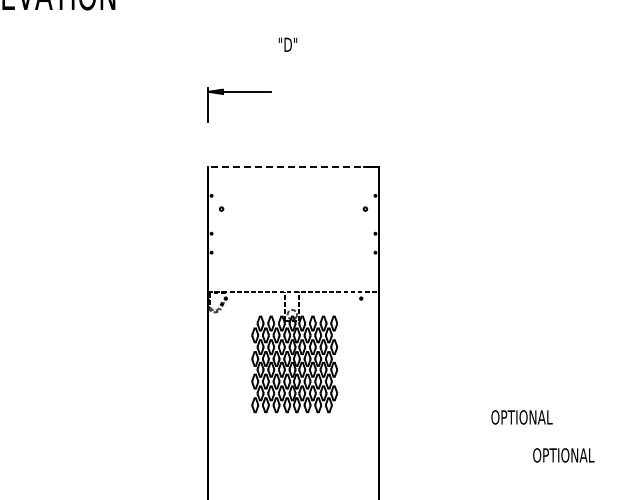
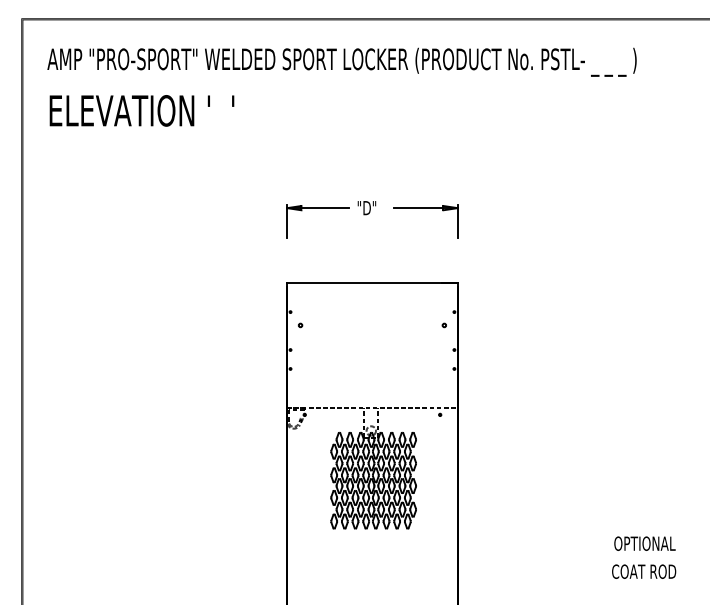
text: (287, 45) -> (366, 208), moved
part: (346, 92) -> (425, 208), added
line: (290, 166) -> (369, 282), dashed -> solid
text: (521, 417) -> (644, 543), moved
text: (567, 455) -> (646, 571), OPTIONAL -> COAT ROD

